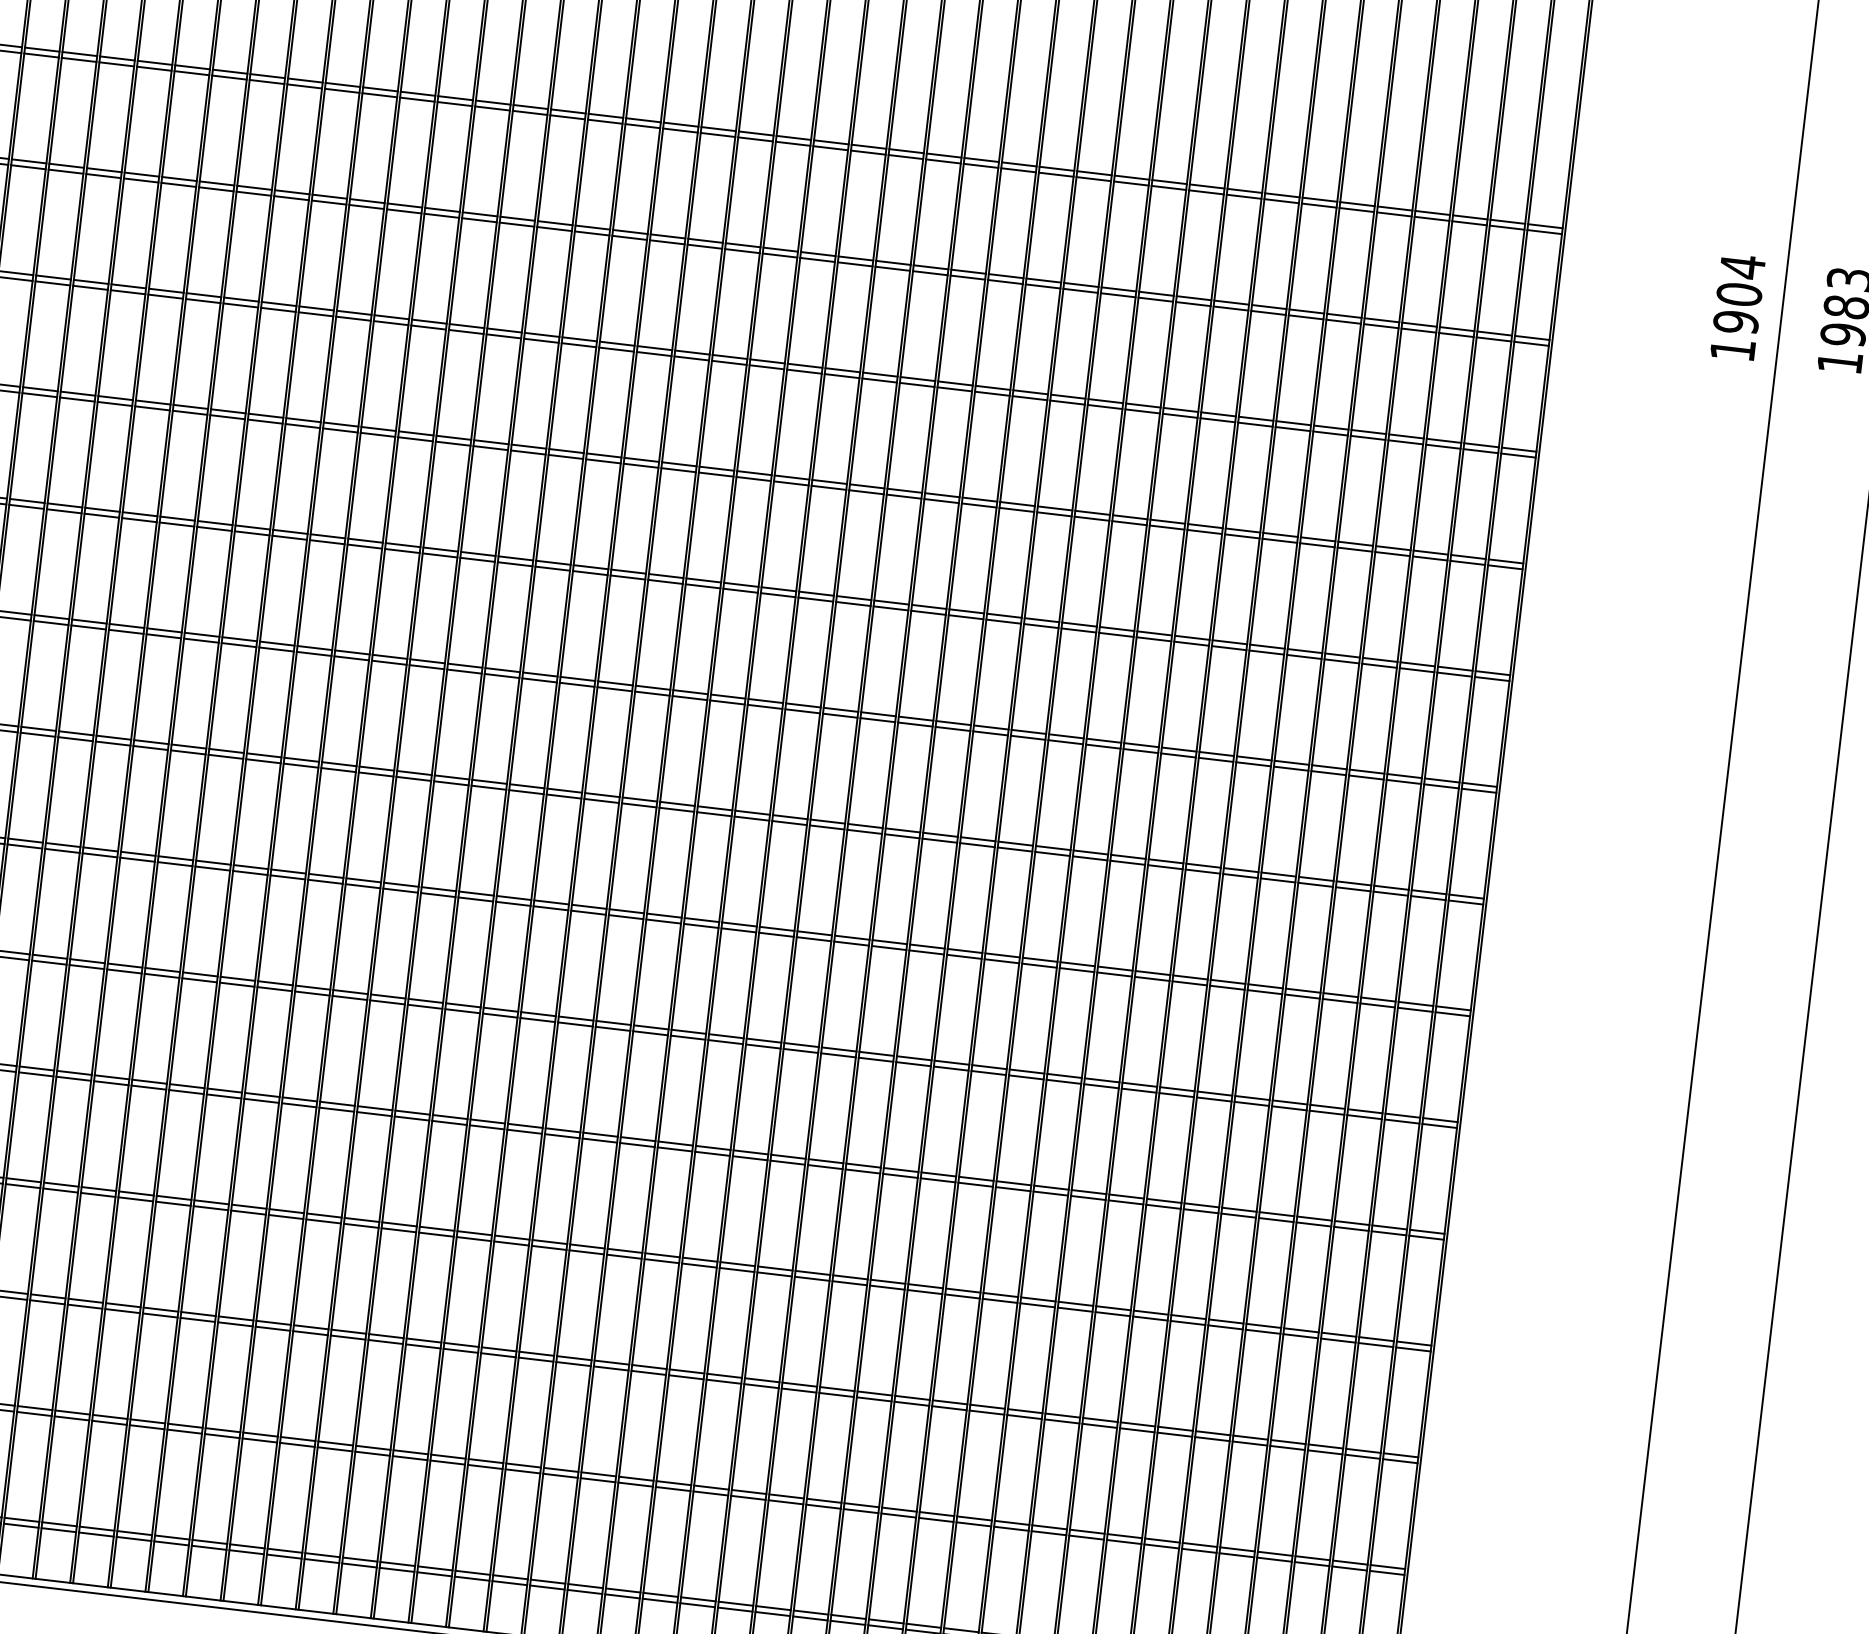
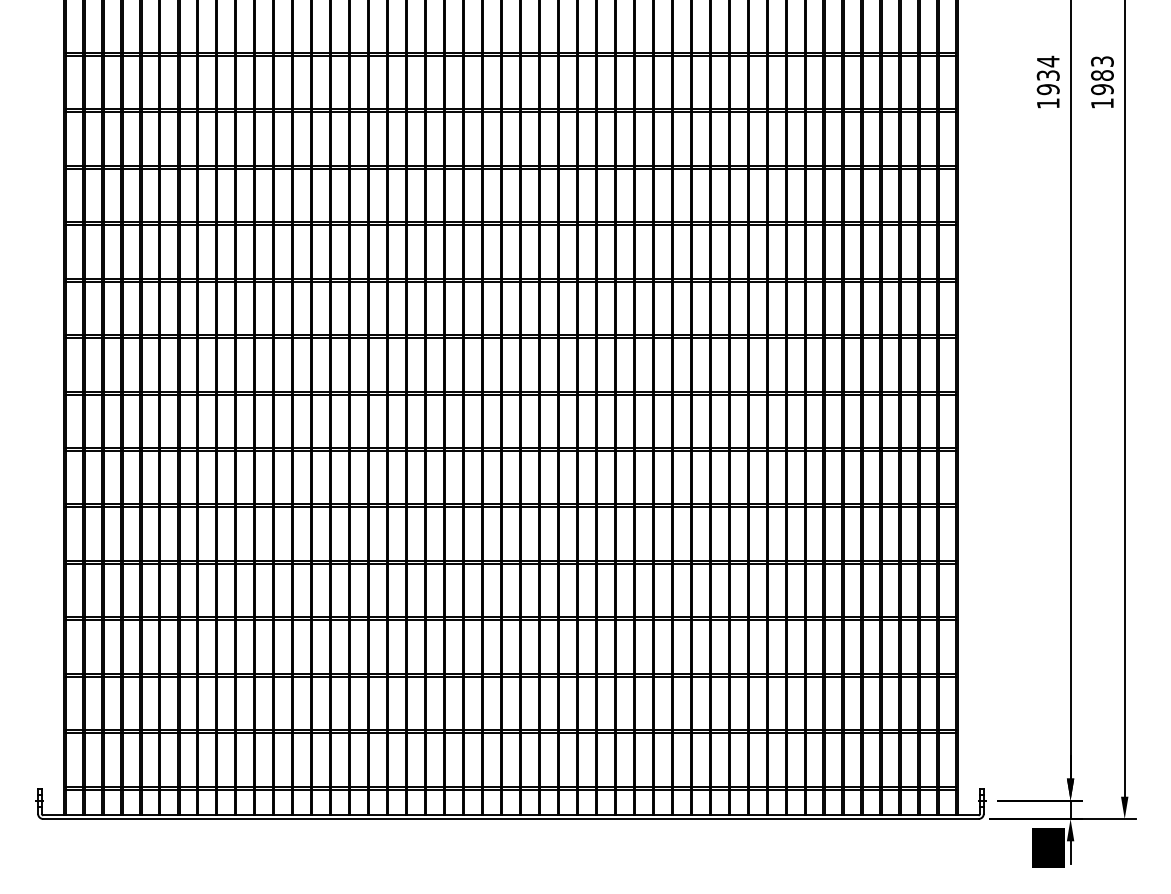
text: (1737, 294) -> (1047, 75), 1904 -> 1934

